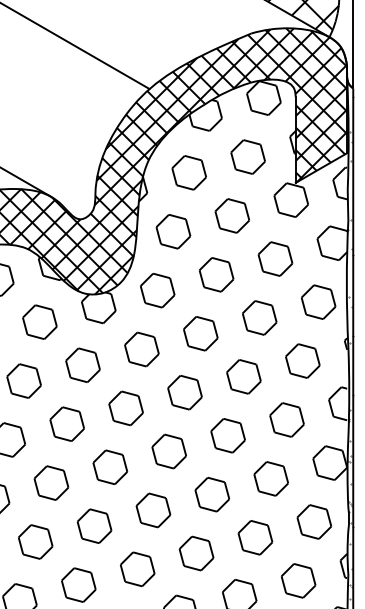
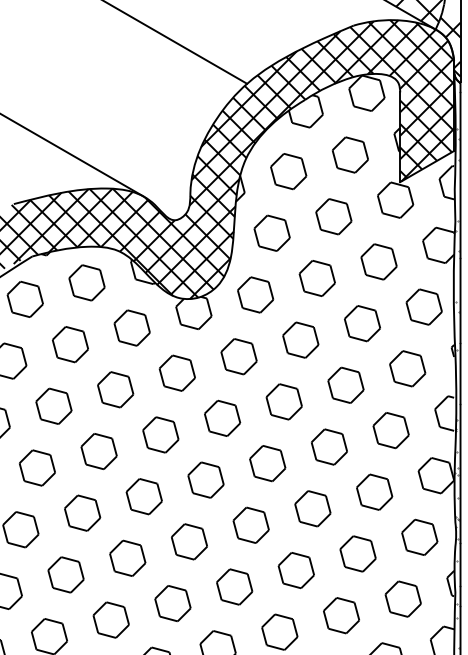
hatch: (343, 53) -> (450, 46), added

